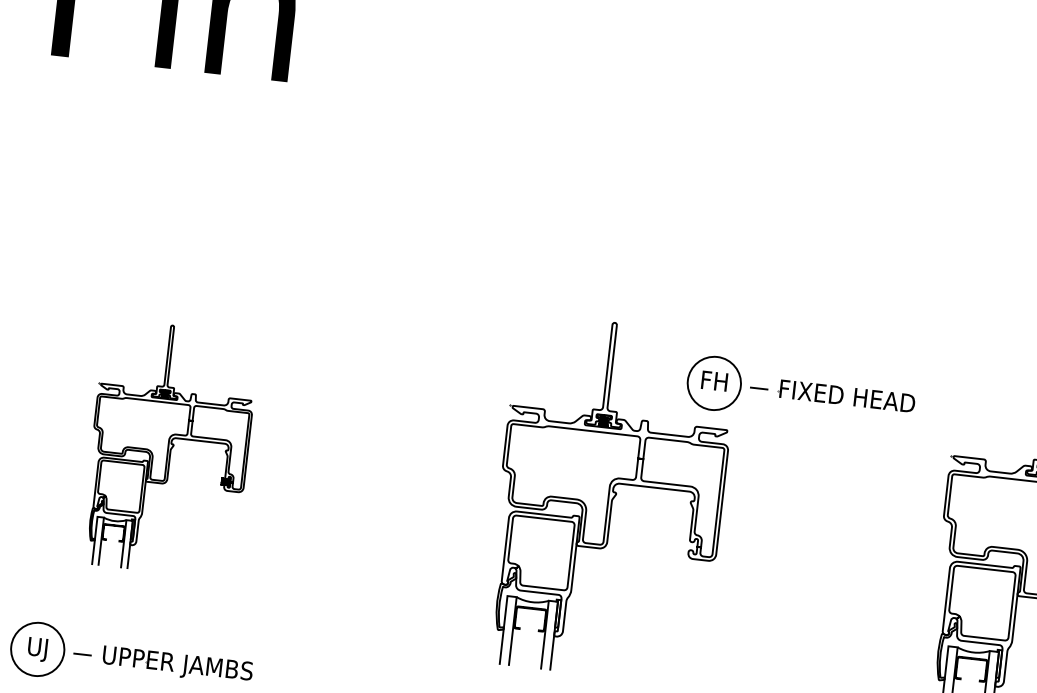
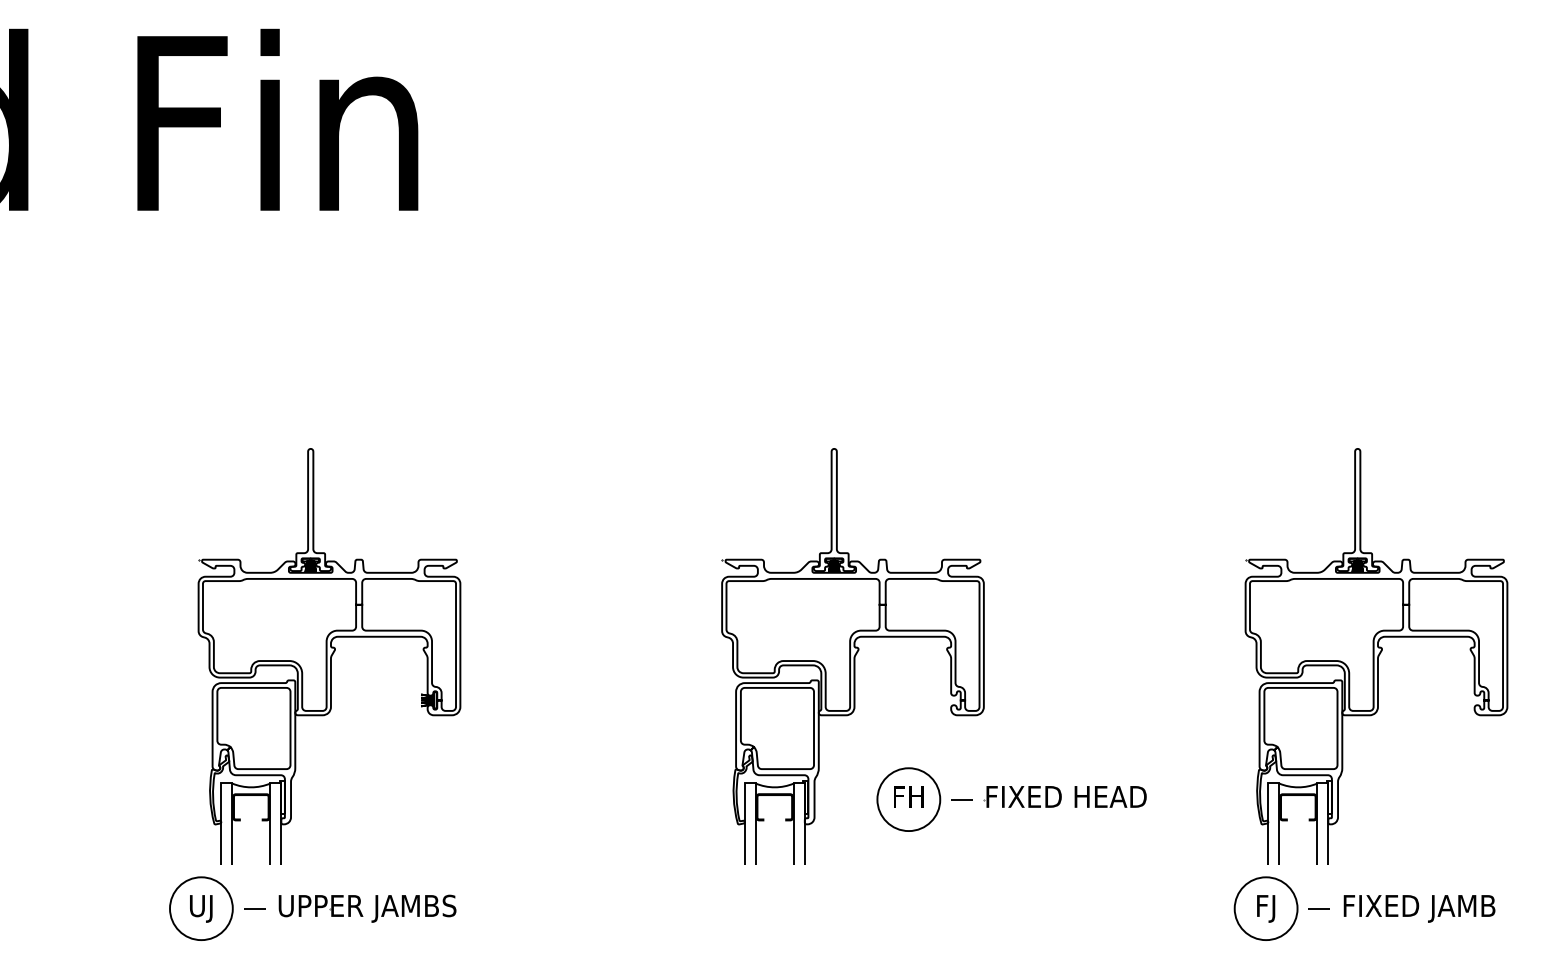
part: (800, 393) -> (1011, 799), moved
part: (169, 449) -> (329, 656), size x1.43

